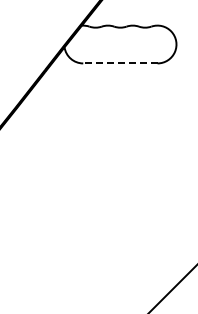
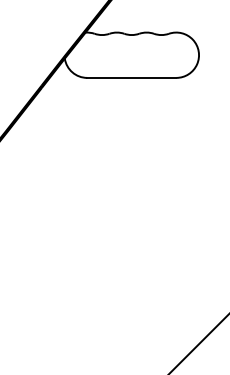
line: (119, 63) -> (130, 77), dashed -> solid

